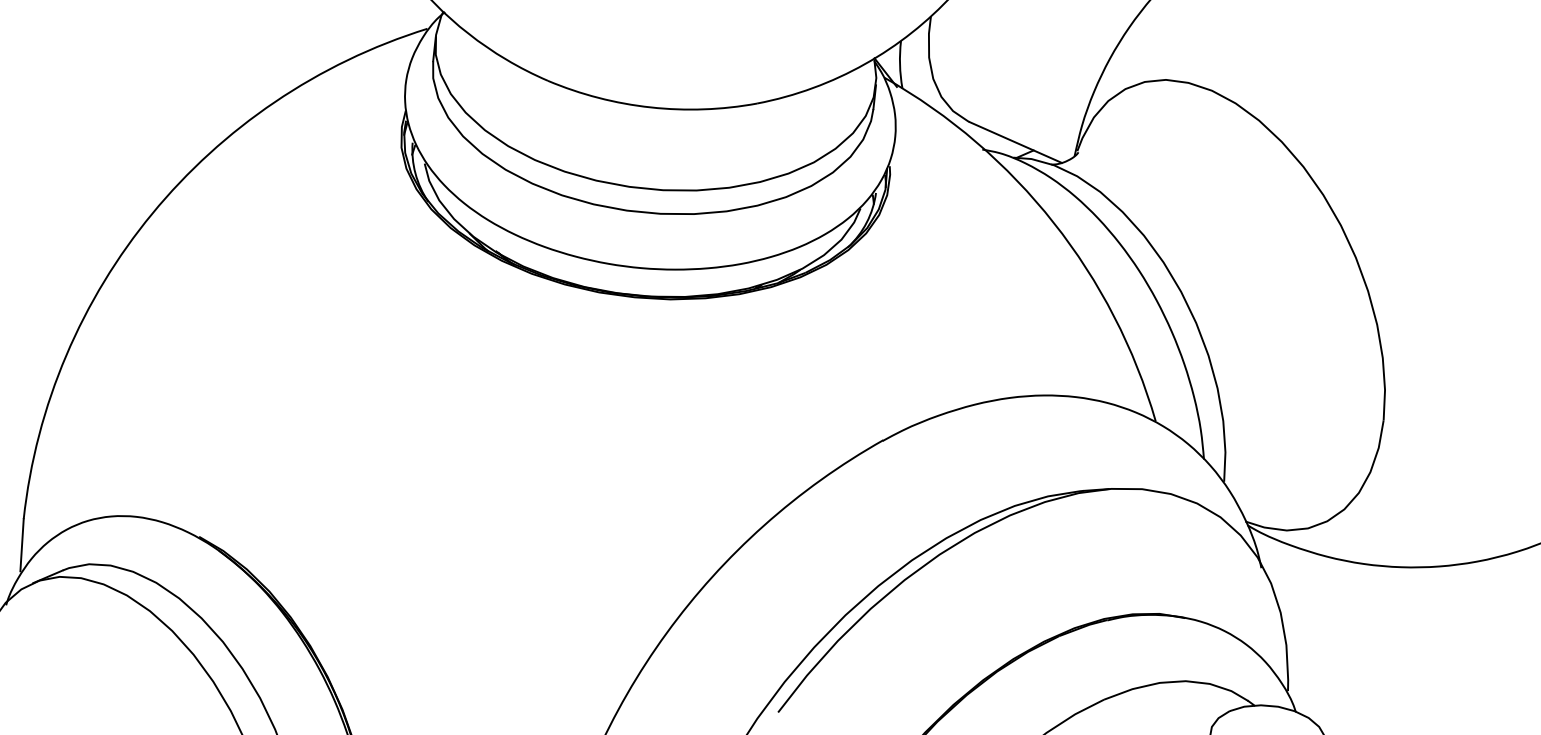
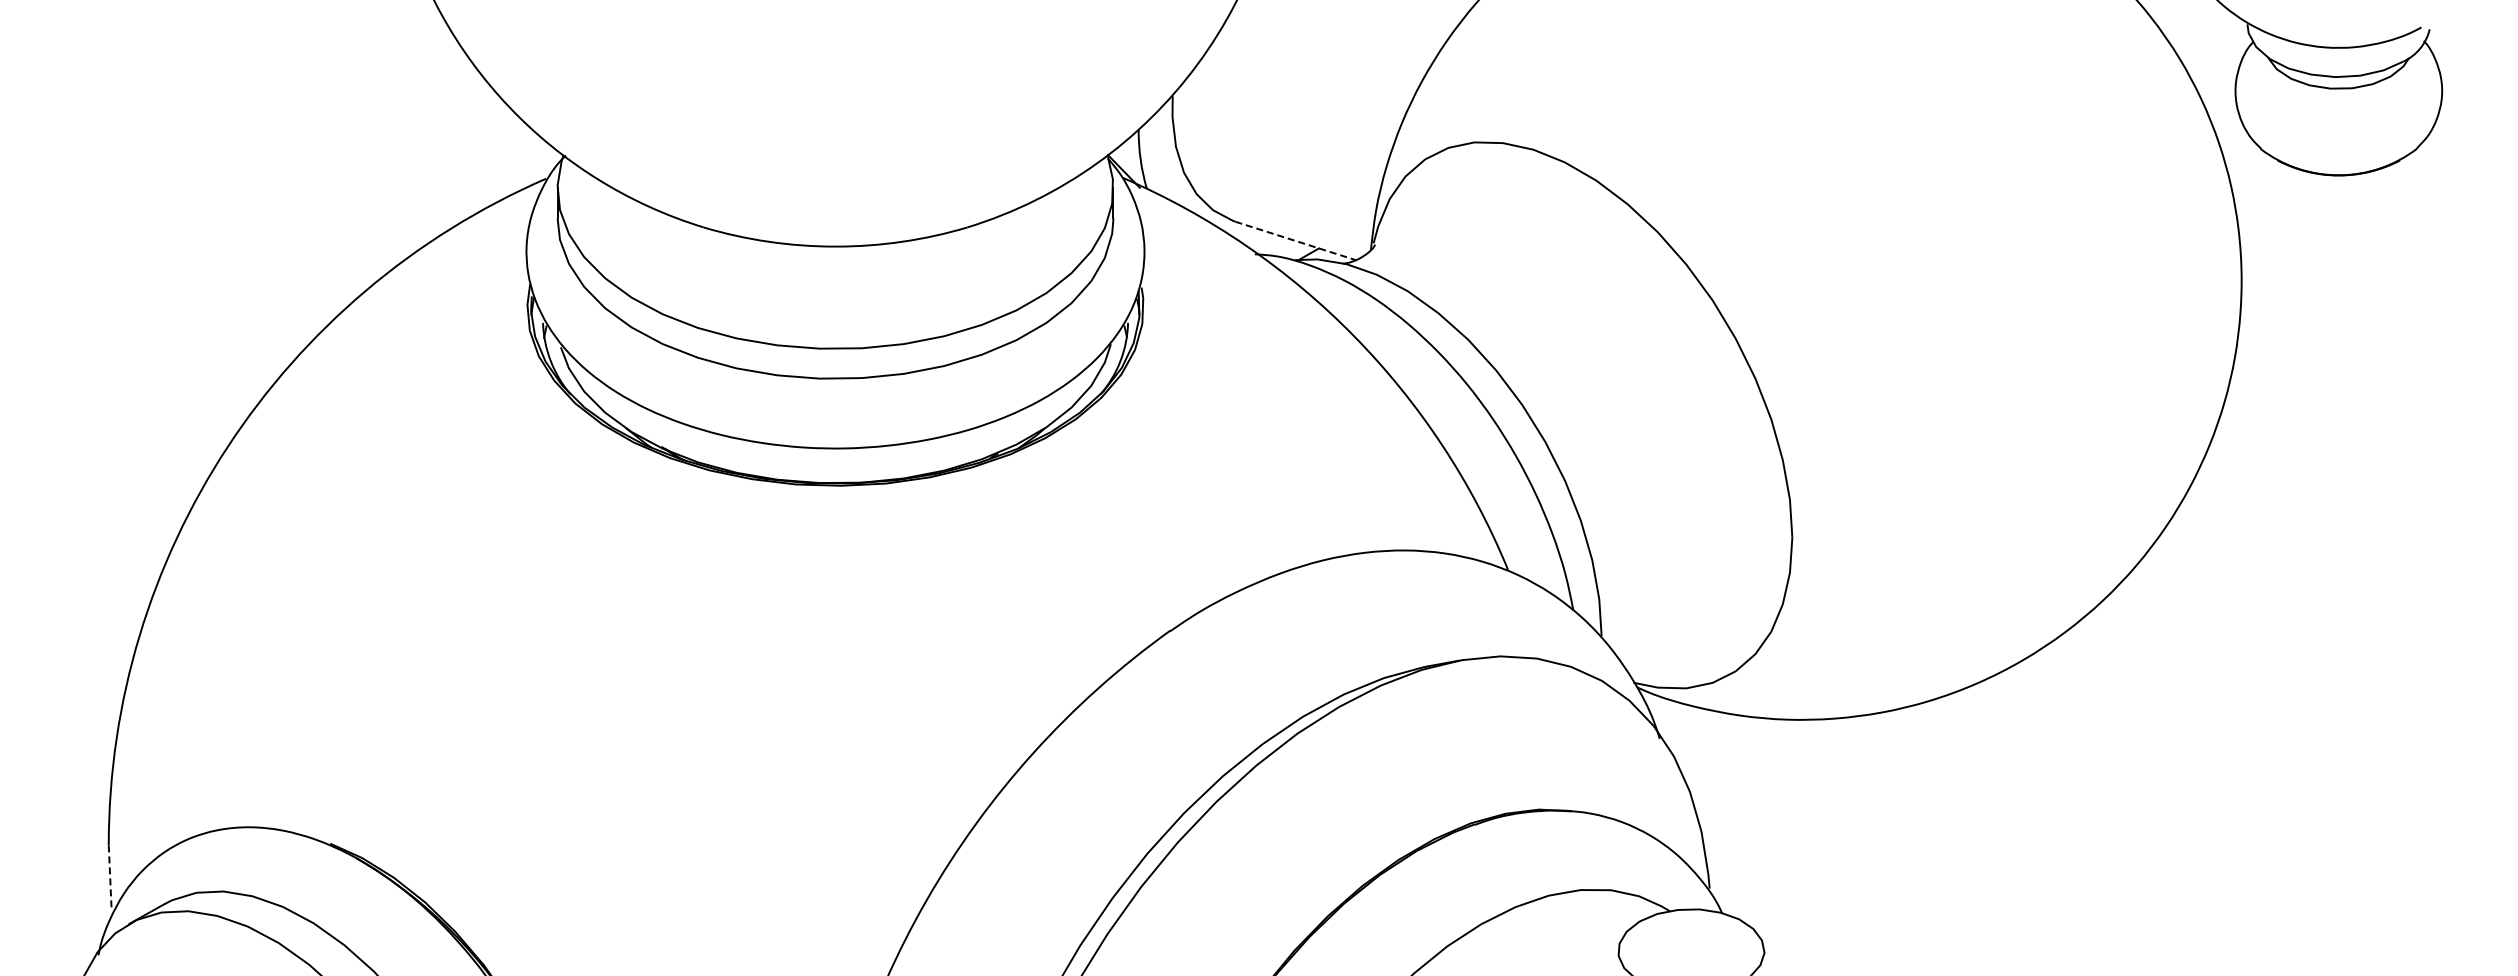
line: (1016, 143) -> (1296, 241), solid -> dashed
line: (22, 545) -> (110, 878), solid -> dashed

